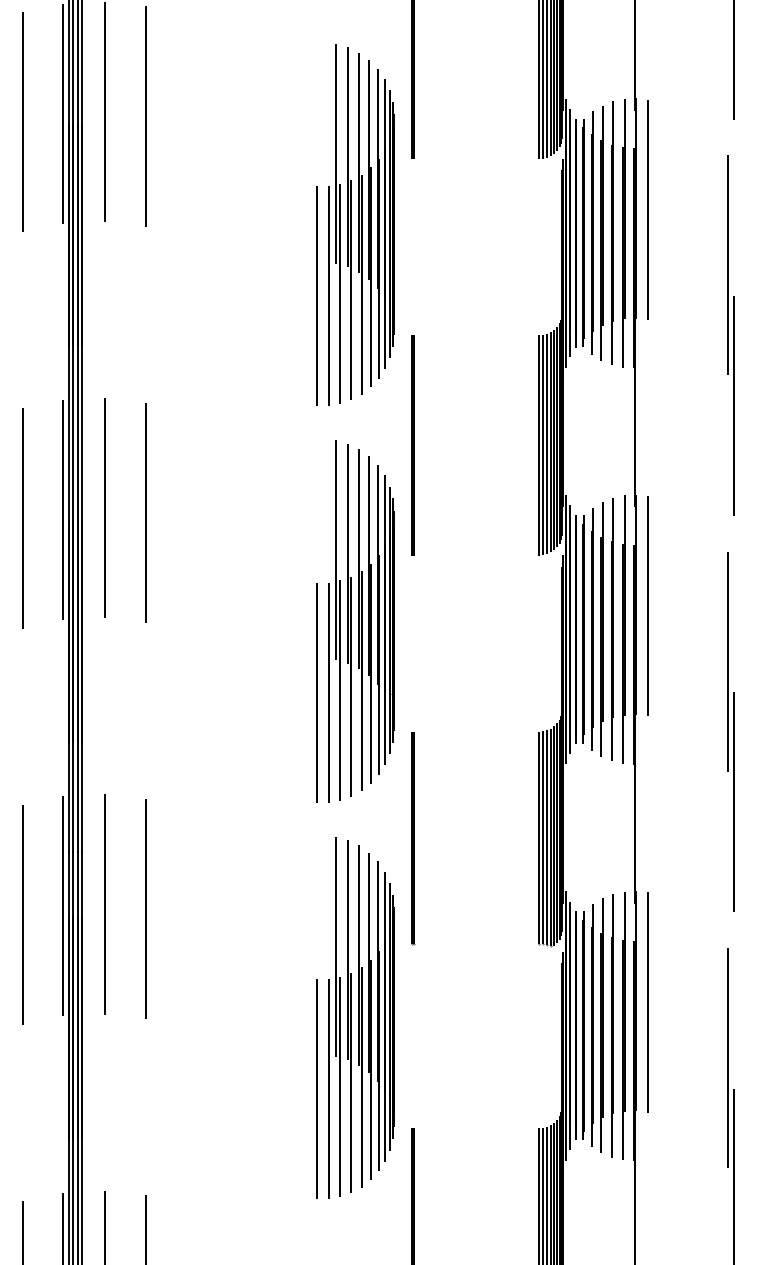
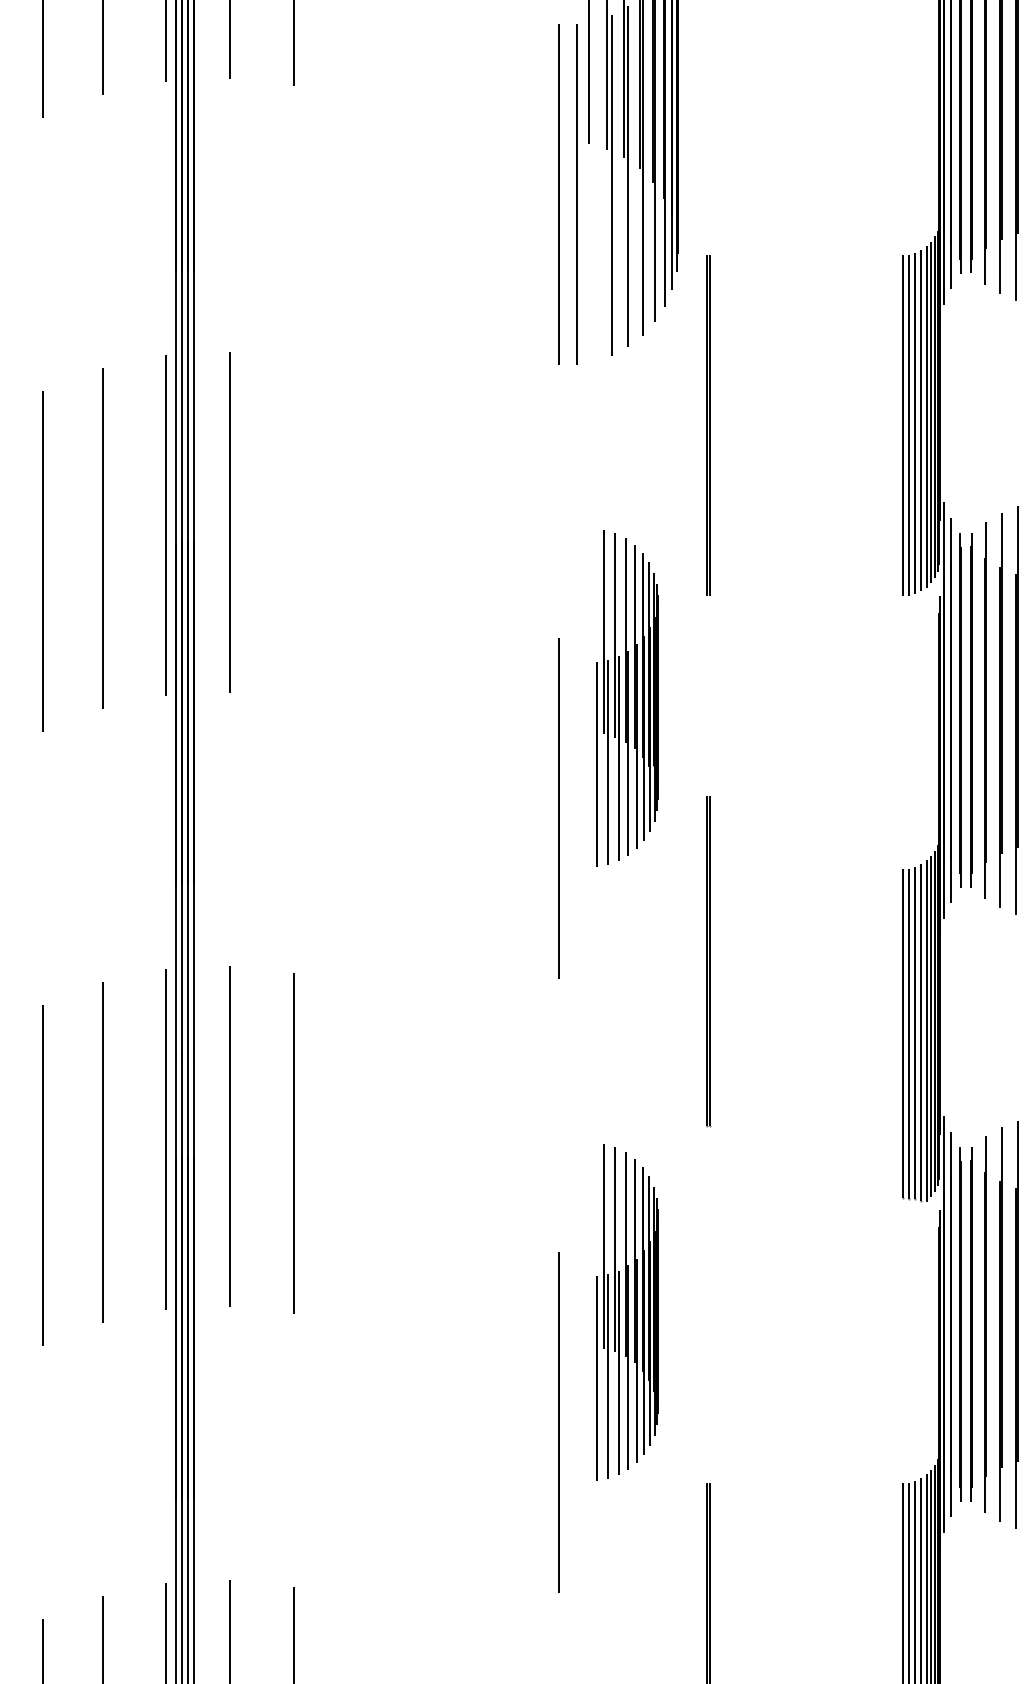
line: (340, 294) -> (595, 191), removed
line: (145, 512) -> (293, 529), removed
part: (361, 621) -> (627, 698), size x0.6
line: (413, 838) -> (708, 961), moved
part: (361, 1017) -> (627, 1311), size x0.6

